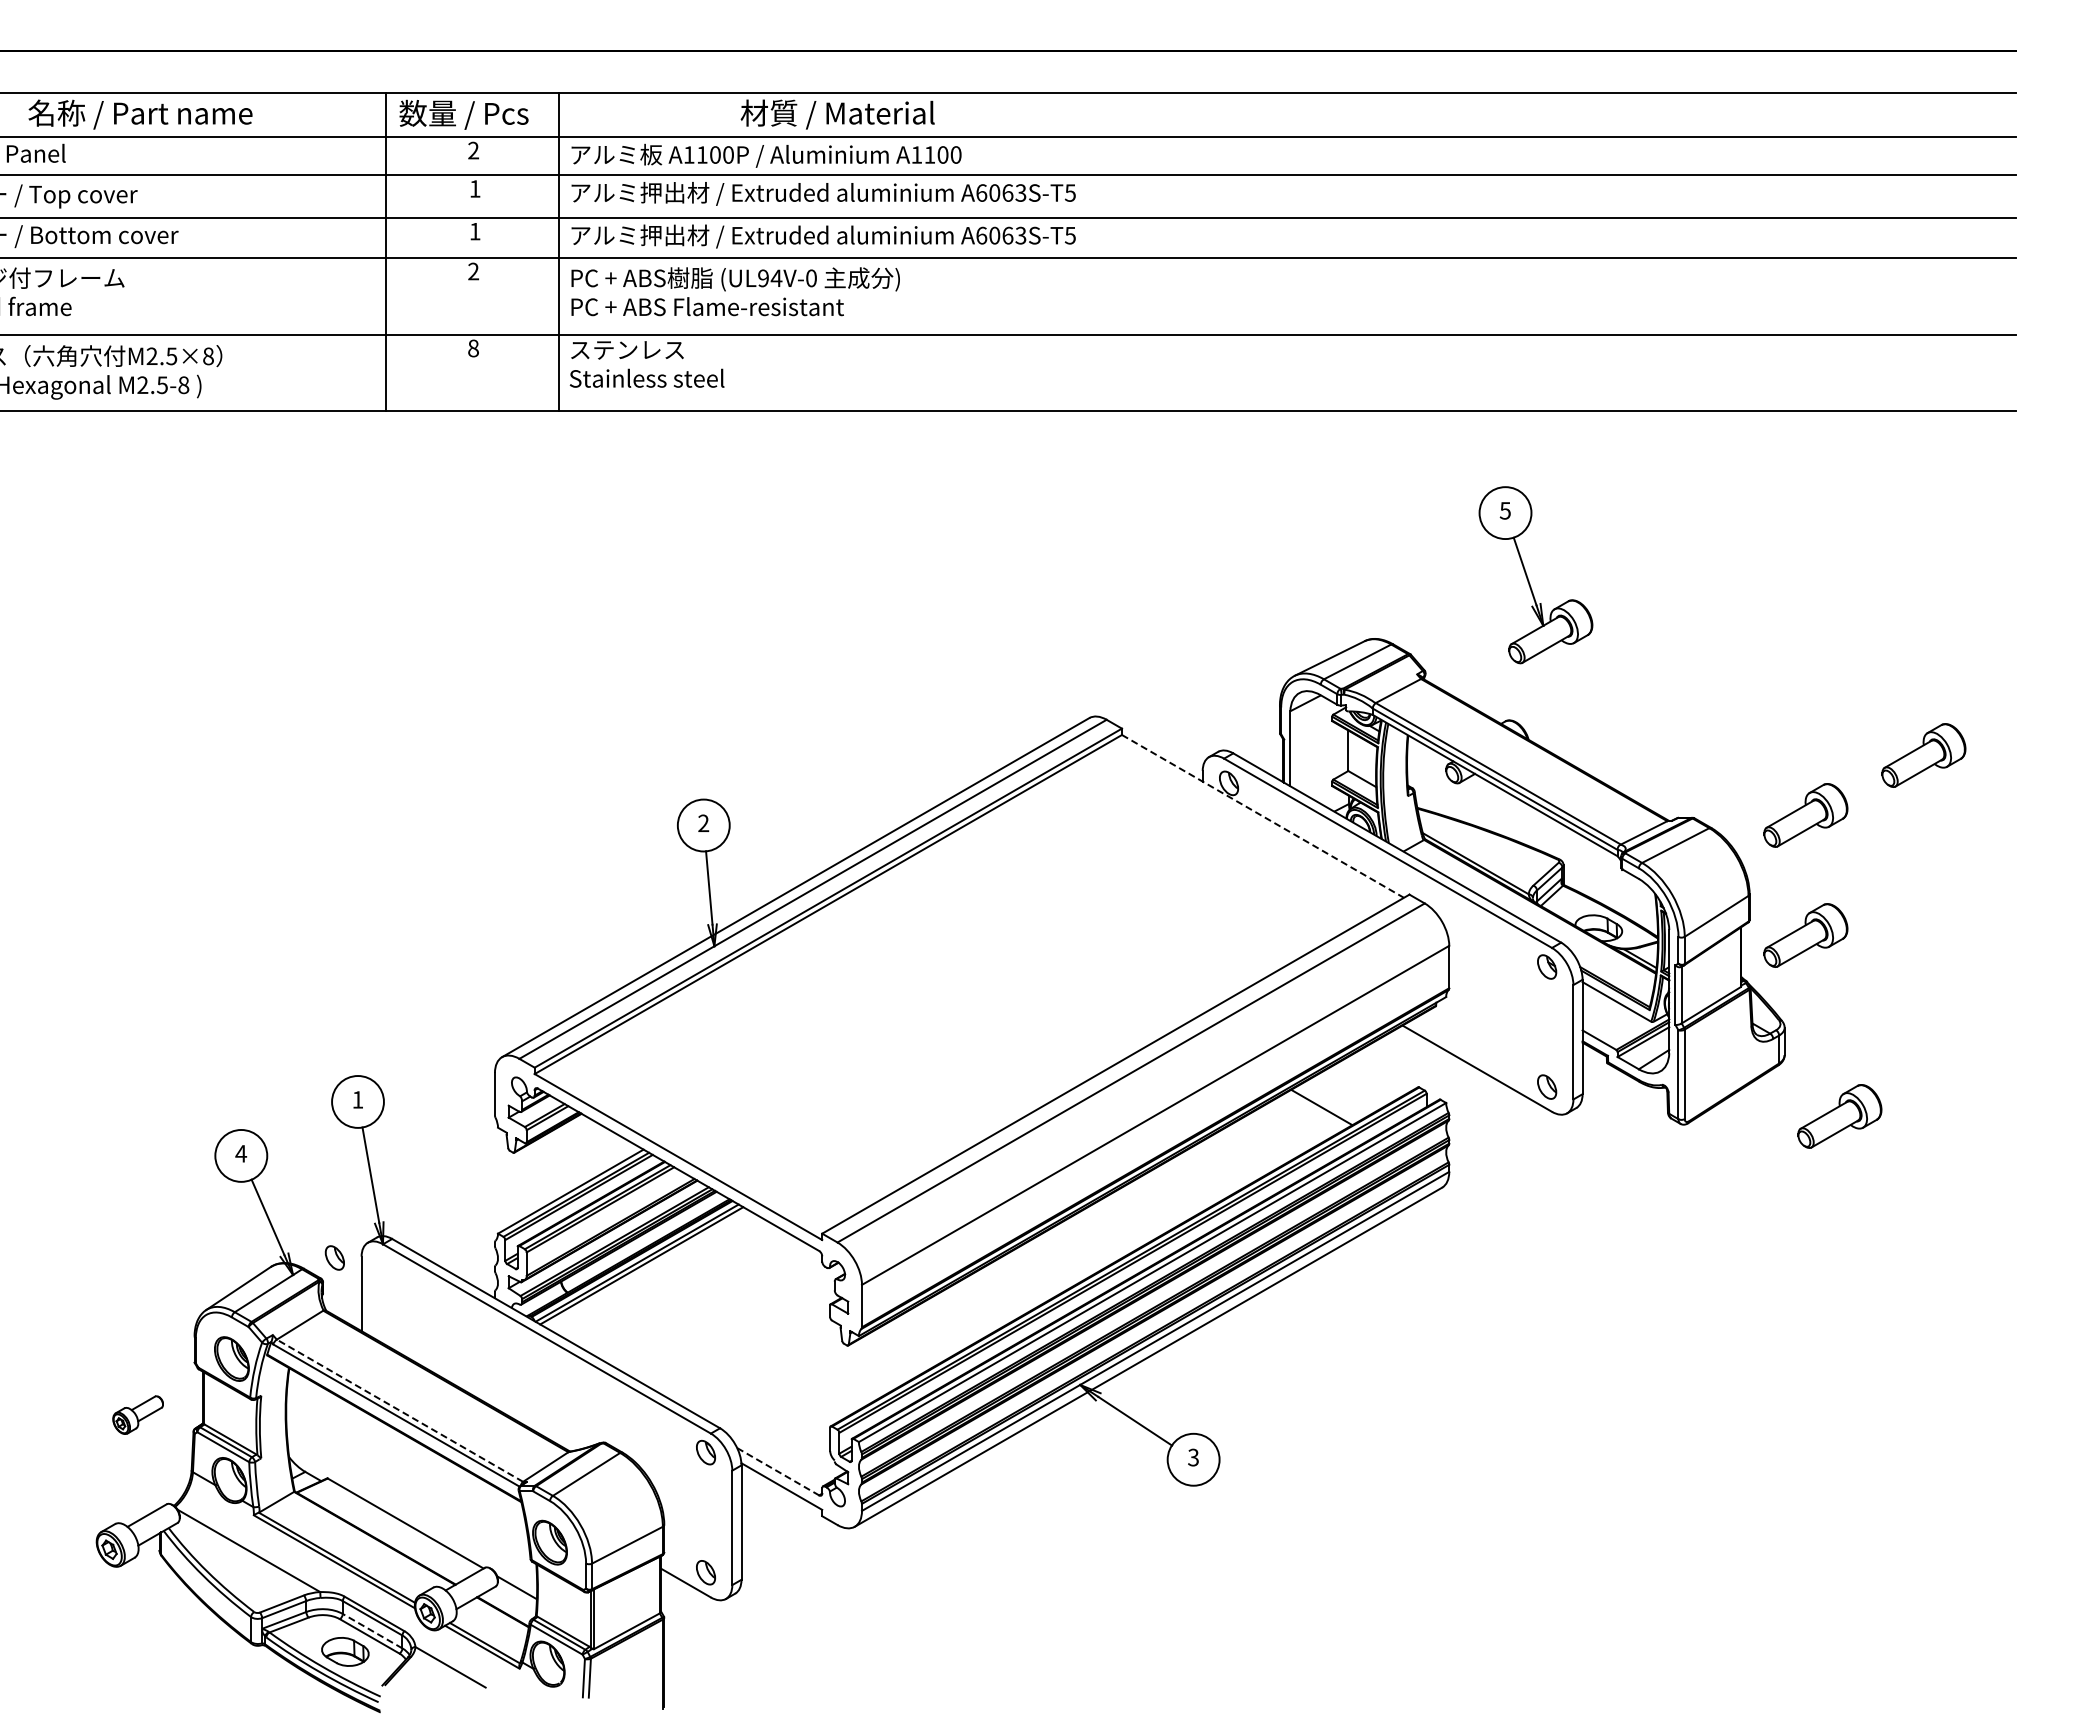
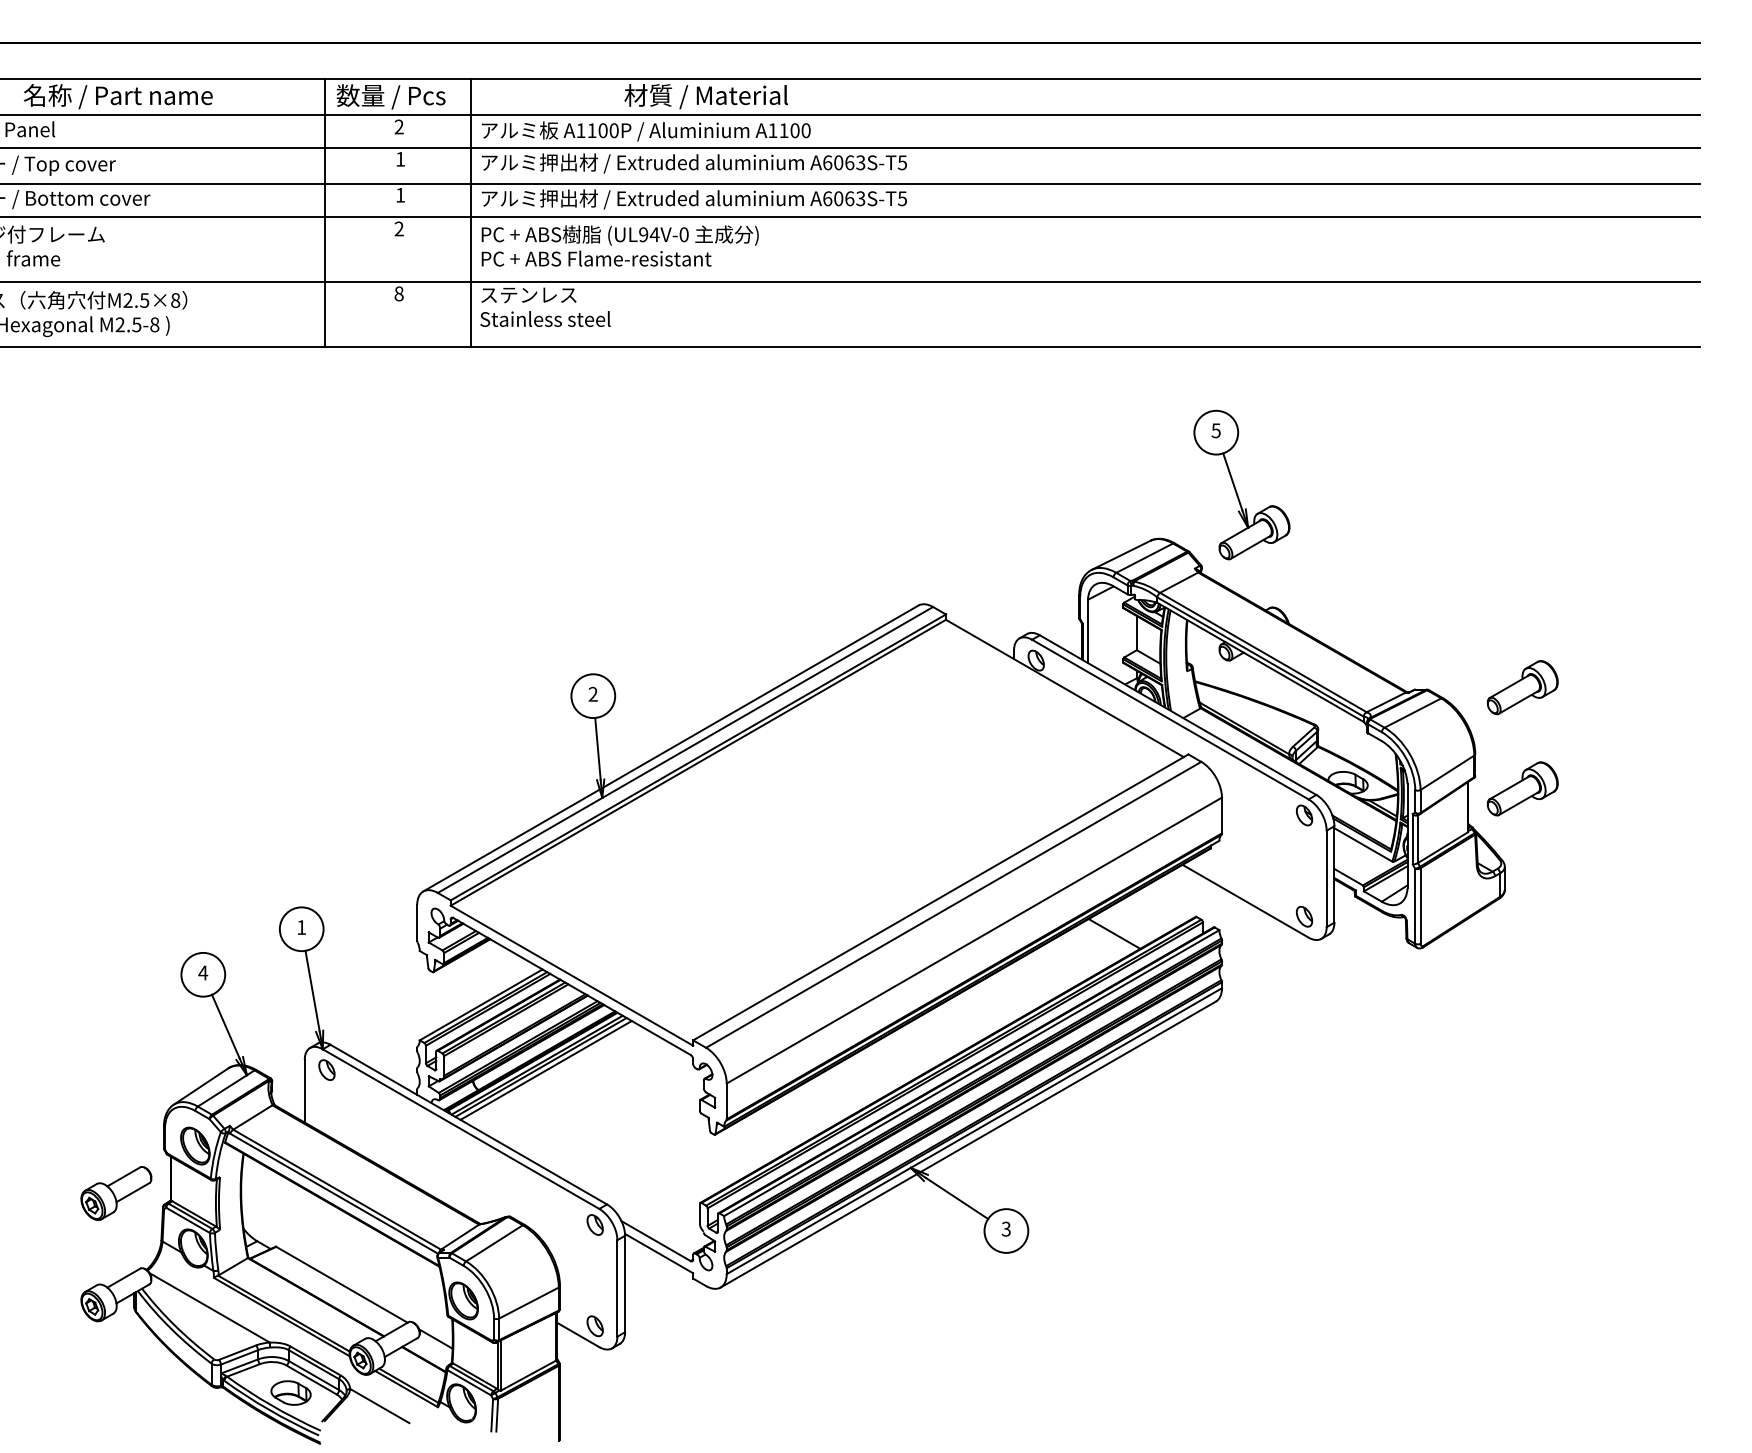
part: (1528, 577) -> (1235, 487), moved
part: (1923, 755) -> (1621, 637), removed
line: (1262, 816) -> (1064, 688), dashed -> solid
part: (1839, 1116) -> (1551, 941), removed
part: (334, 1257) -> (326, 1069), moved
line: (647, 1268) -> (545, 1069), added
line: (399, 1410) -> (336, 1189), dashed -> solid
part: (137, 1414) -> (115, 1192), size x1.67
line: (778, 1471) -> (656, 1240), dashed -> solid
line: (372, 1630) -> (313, 1374), dashed -> solid

